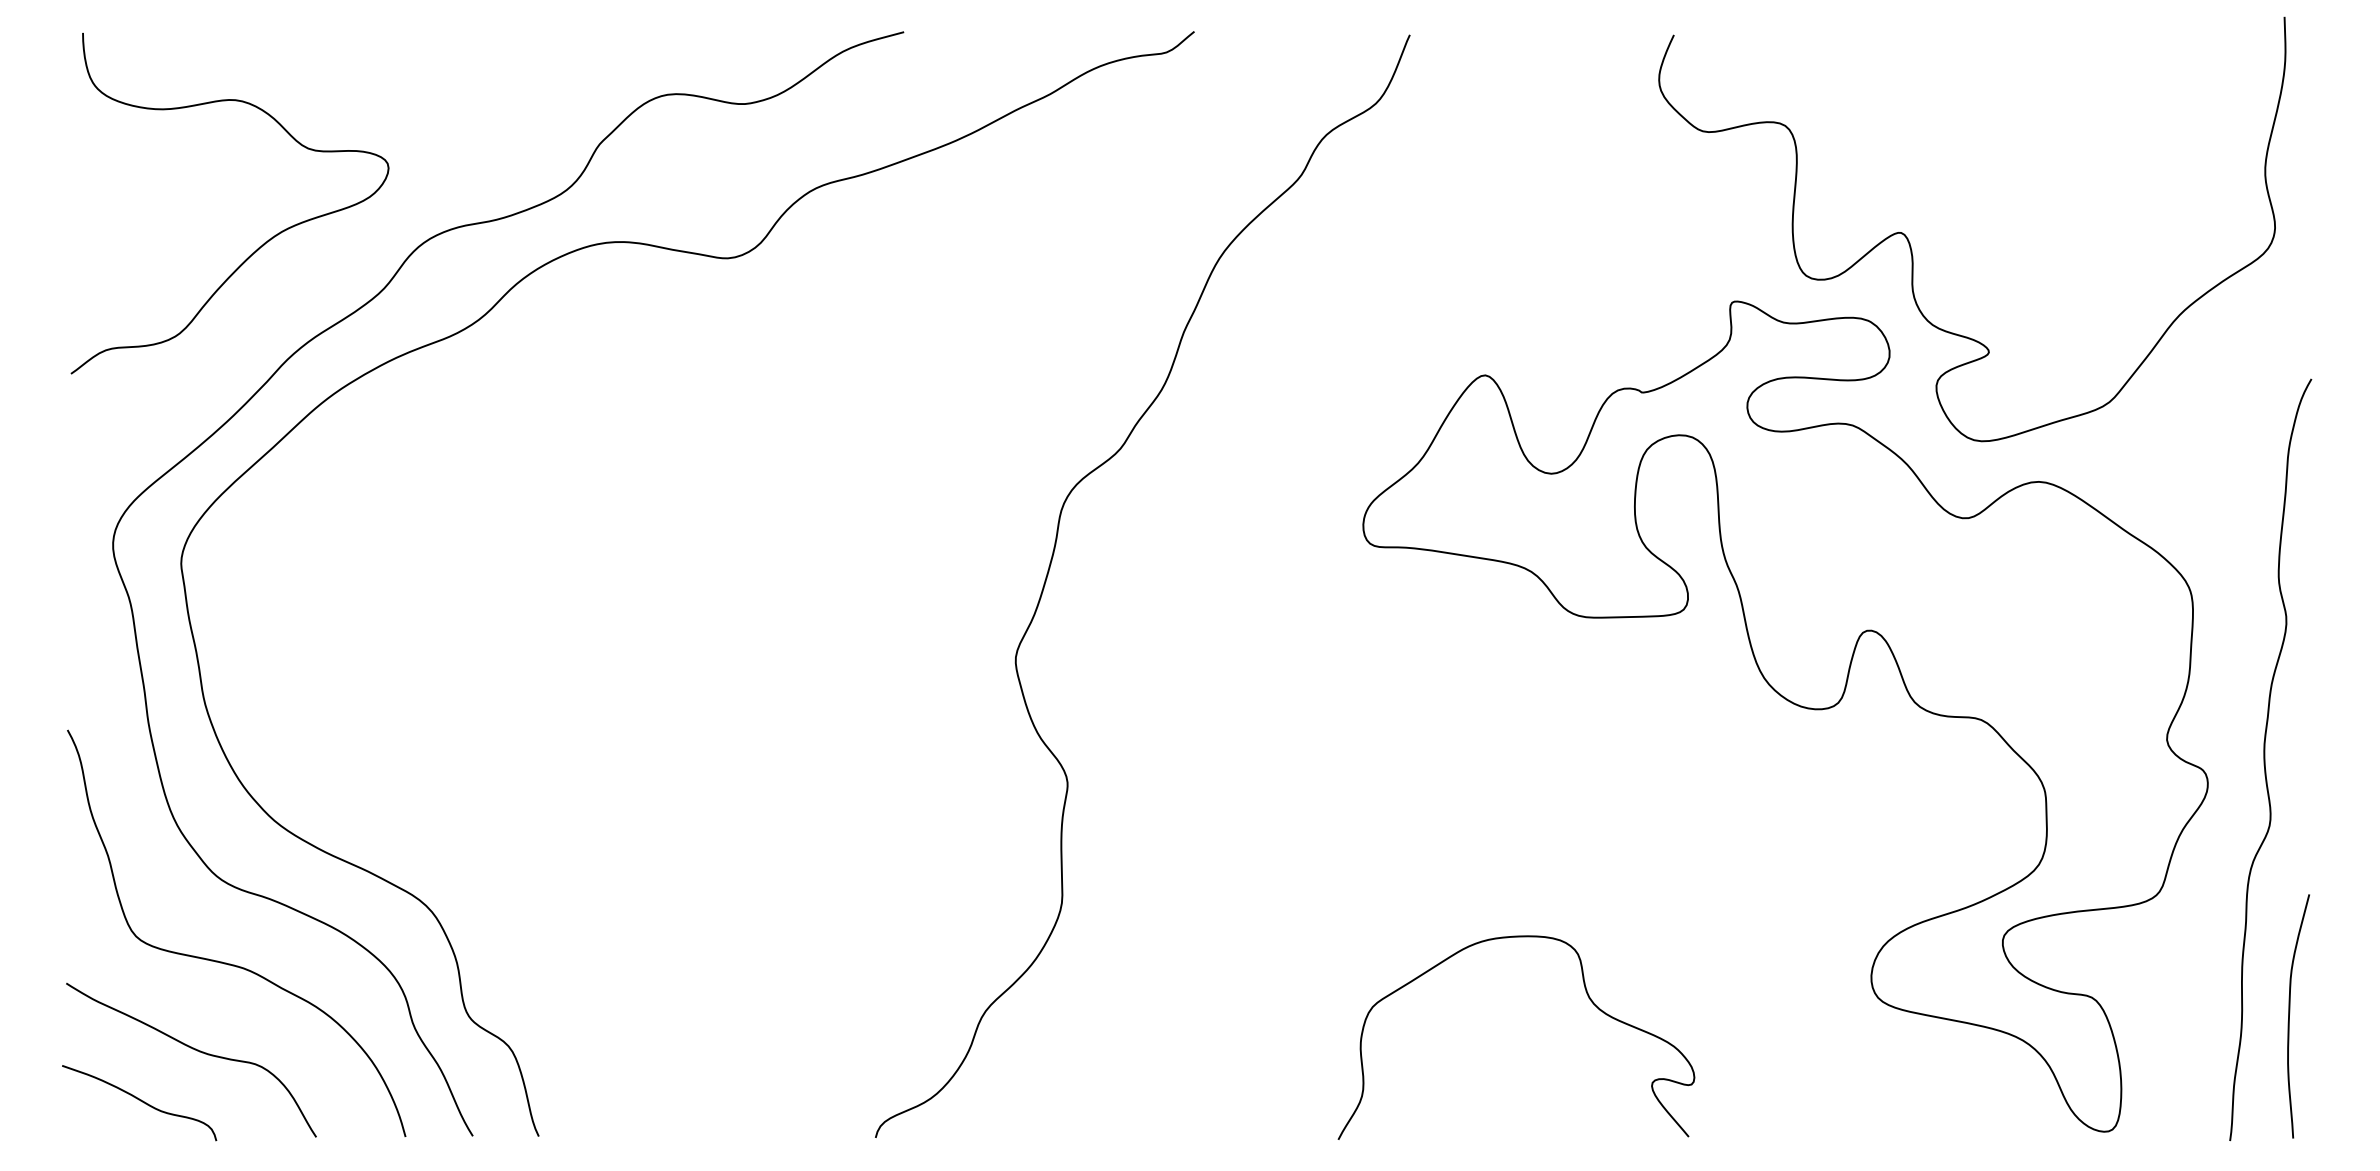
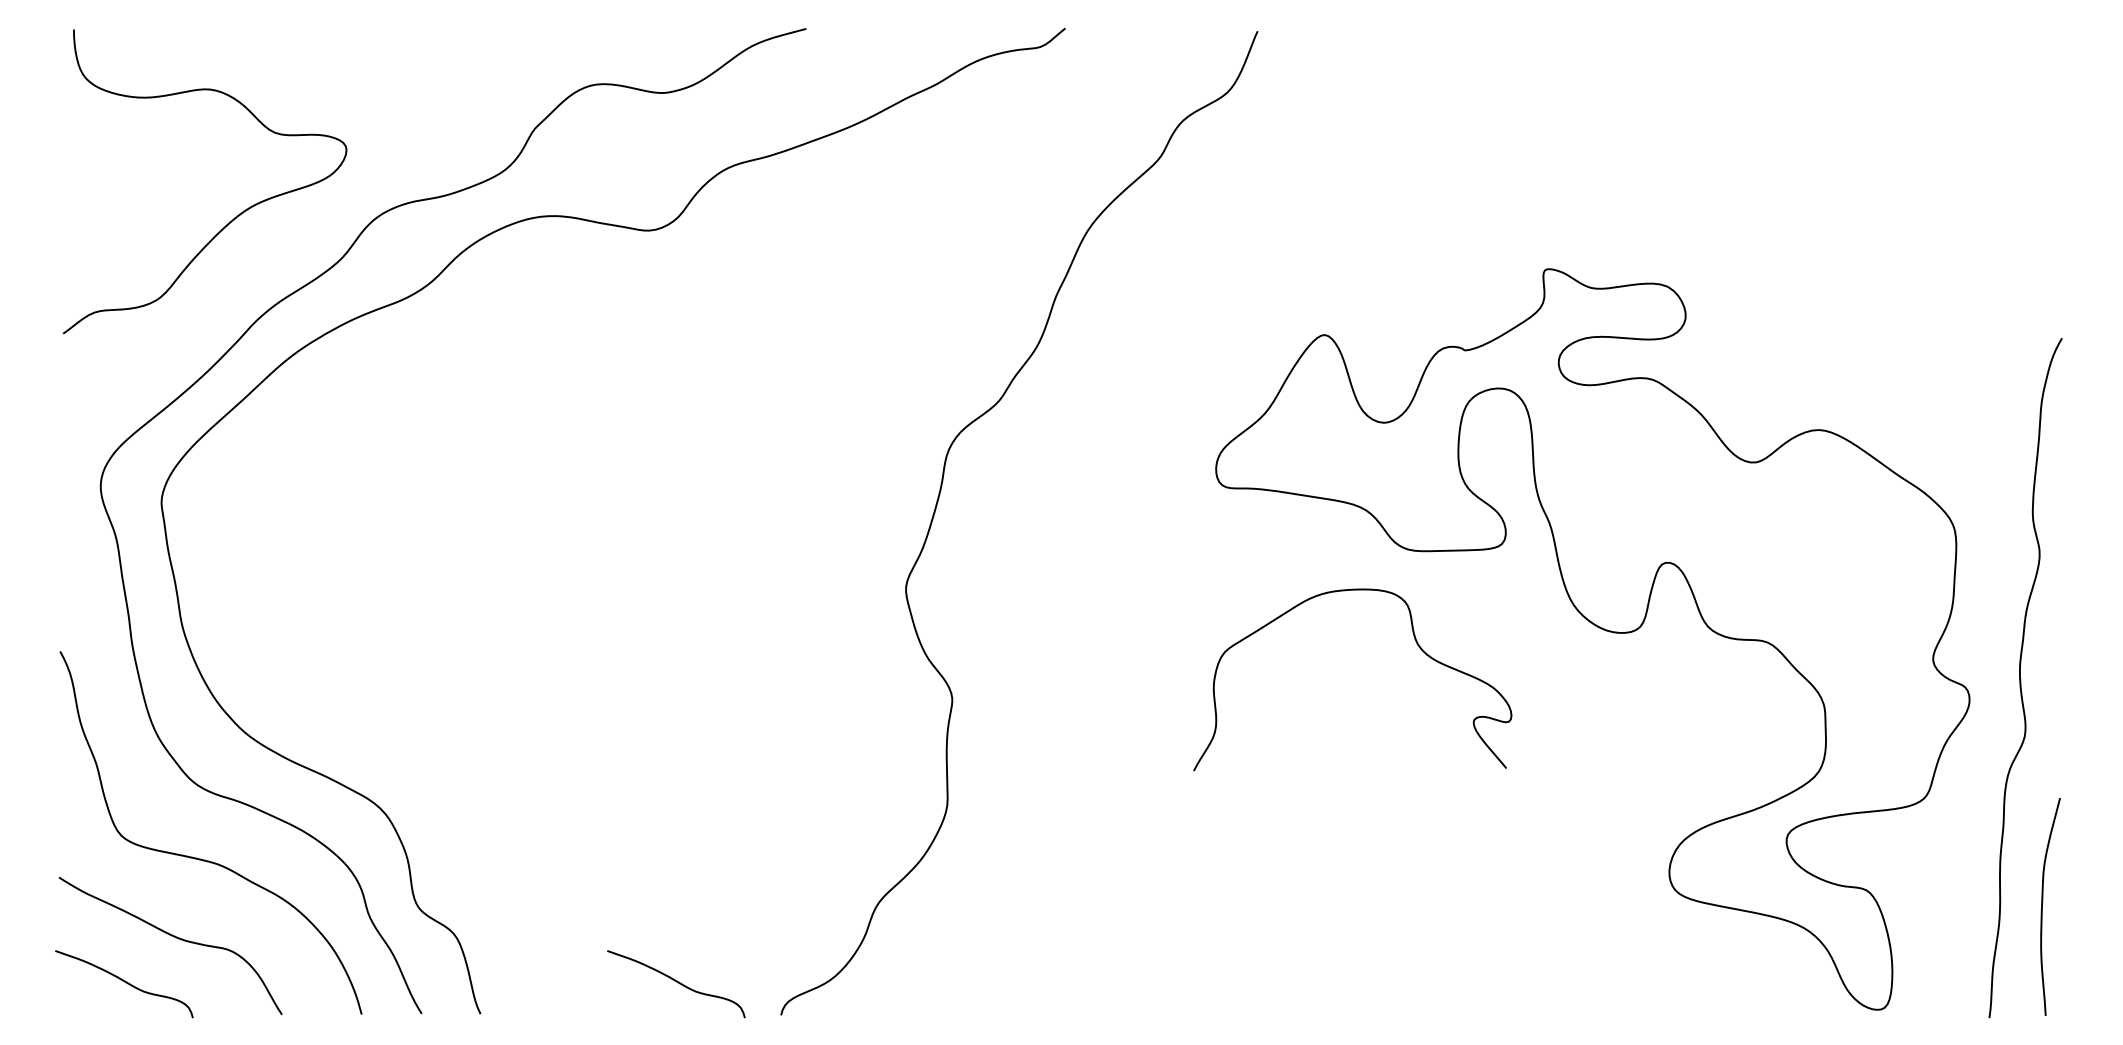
curve: (1911, 246) -> (1705, 220), removed
curve: (1587, 997) -> (1416, 644), moved
curve: (758, 1101) -> (676, 982), added

